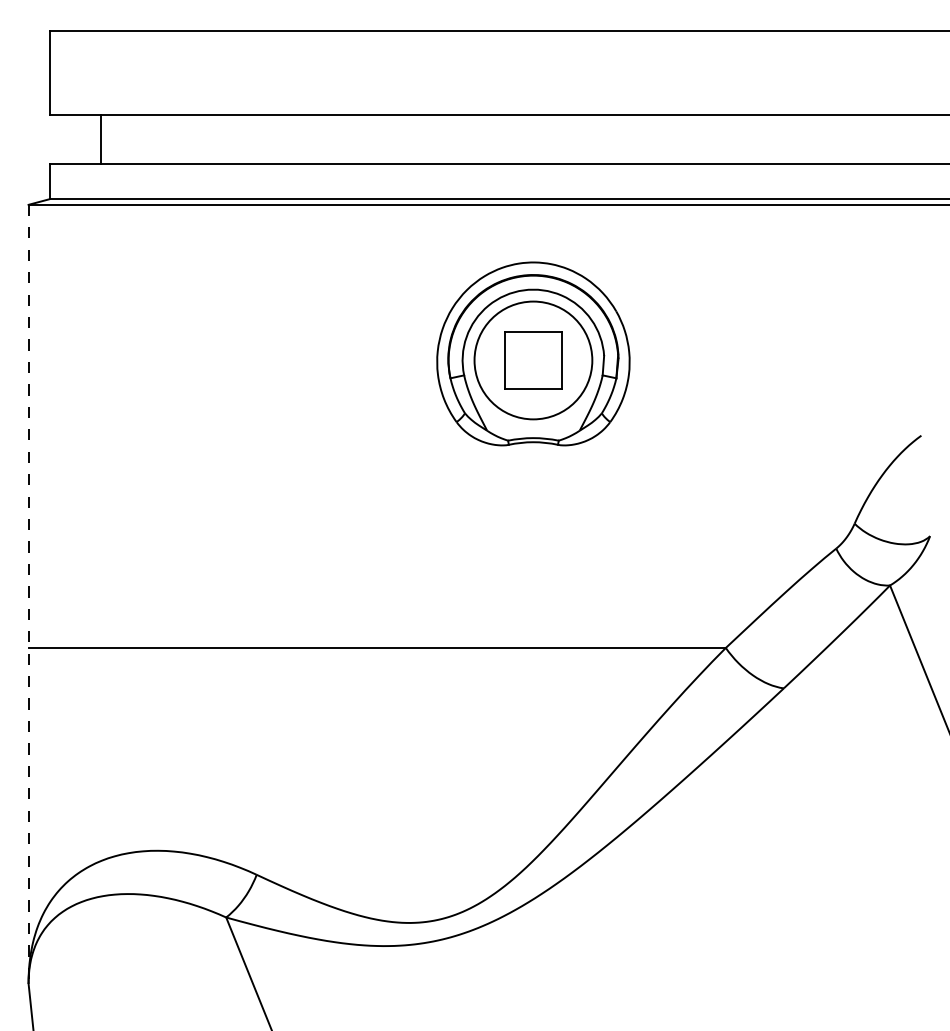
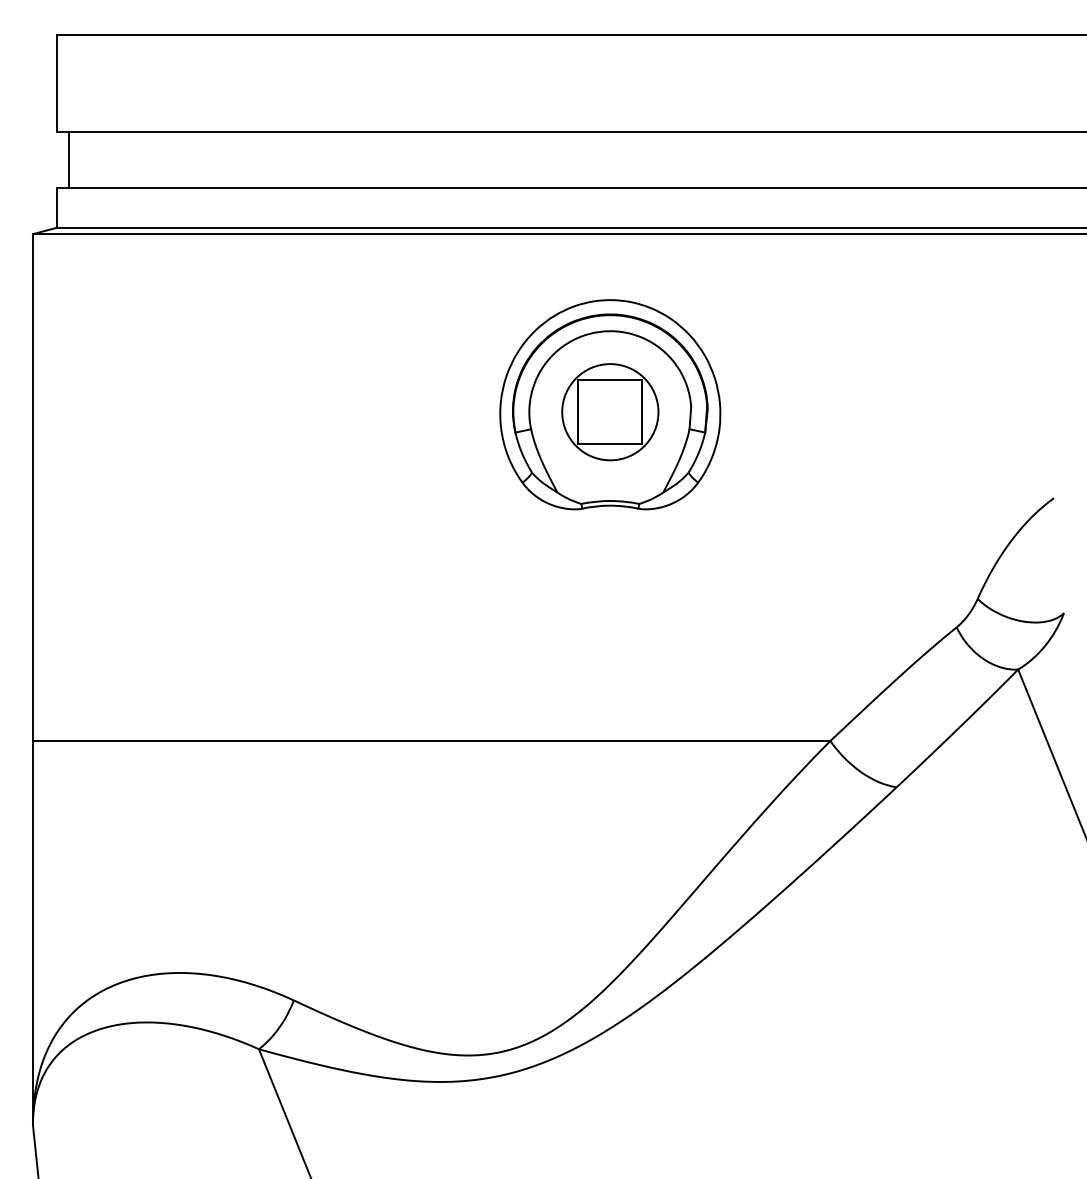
line: (100, 139) -> (68, 159), moved
circle: (533, 360) -> (610, 412), size x0.71
line: (28, 594) -> (32, 679), dashed -> solid

